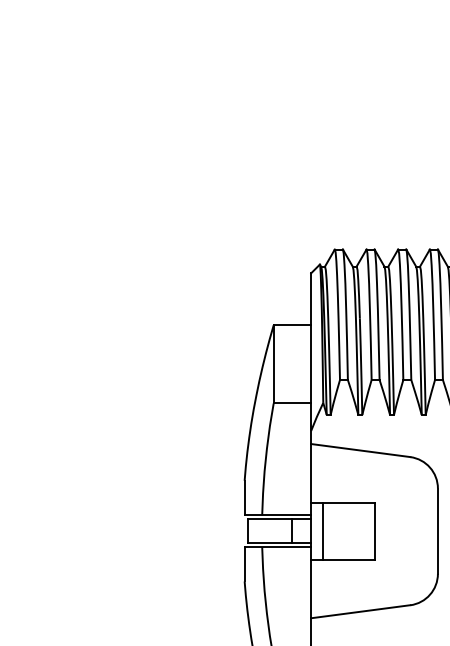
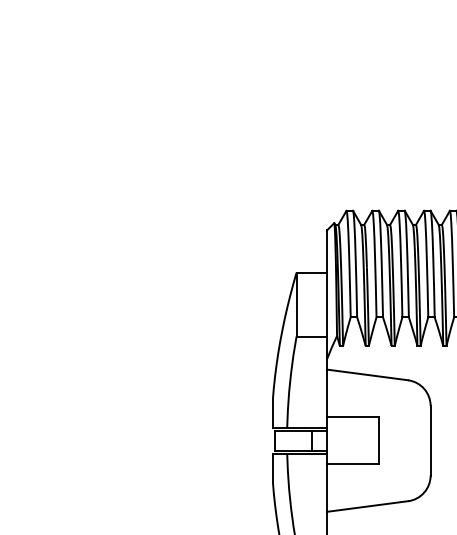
line: (322, 530) -> (336, 440), removed

